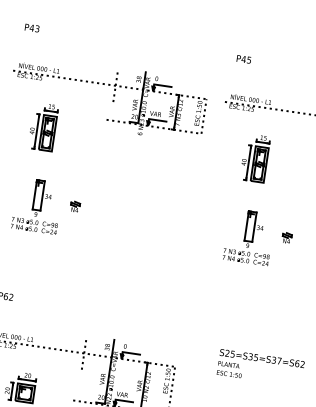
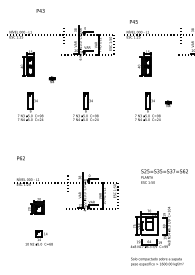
text: (31, 27) -> (40, 10), moved
text: (243, 58) -> (133, 21), moved
part: (74, 205) -> (51, 79), moved
part: (136, 220) -> (85, 106), added

